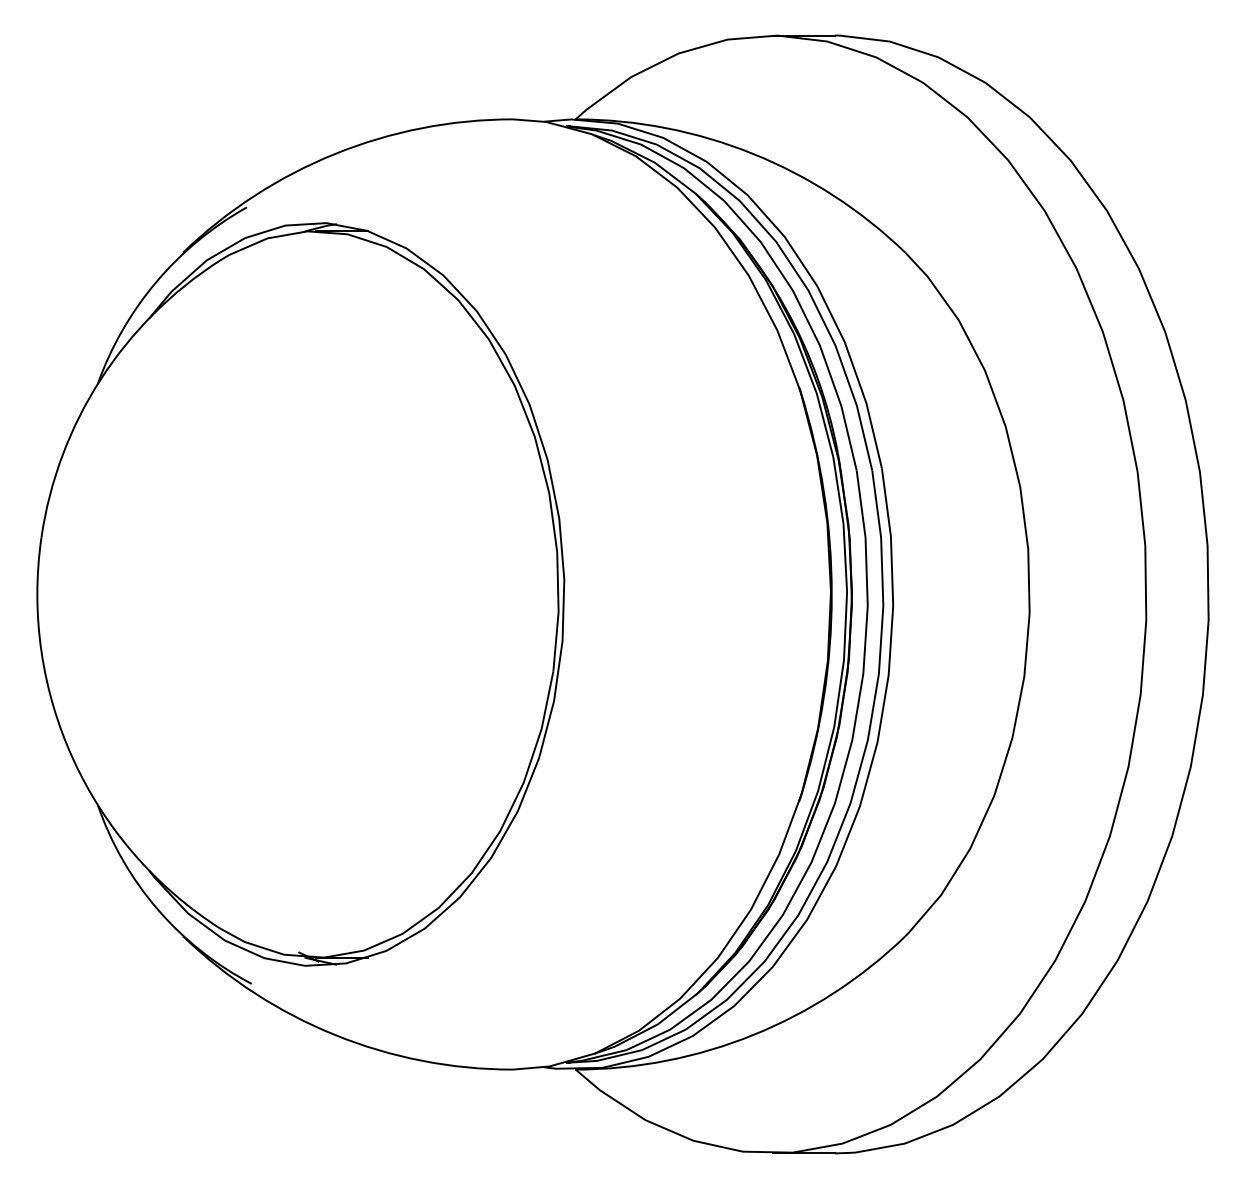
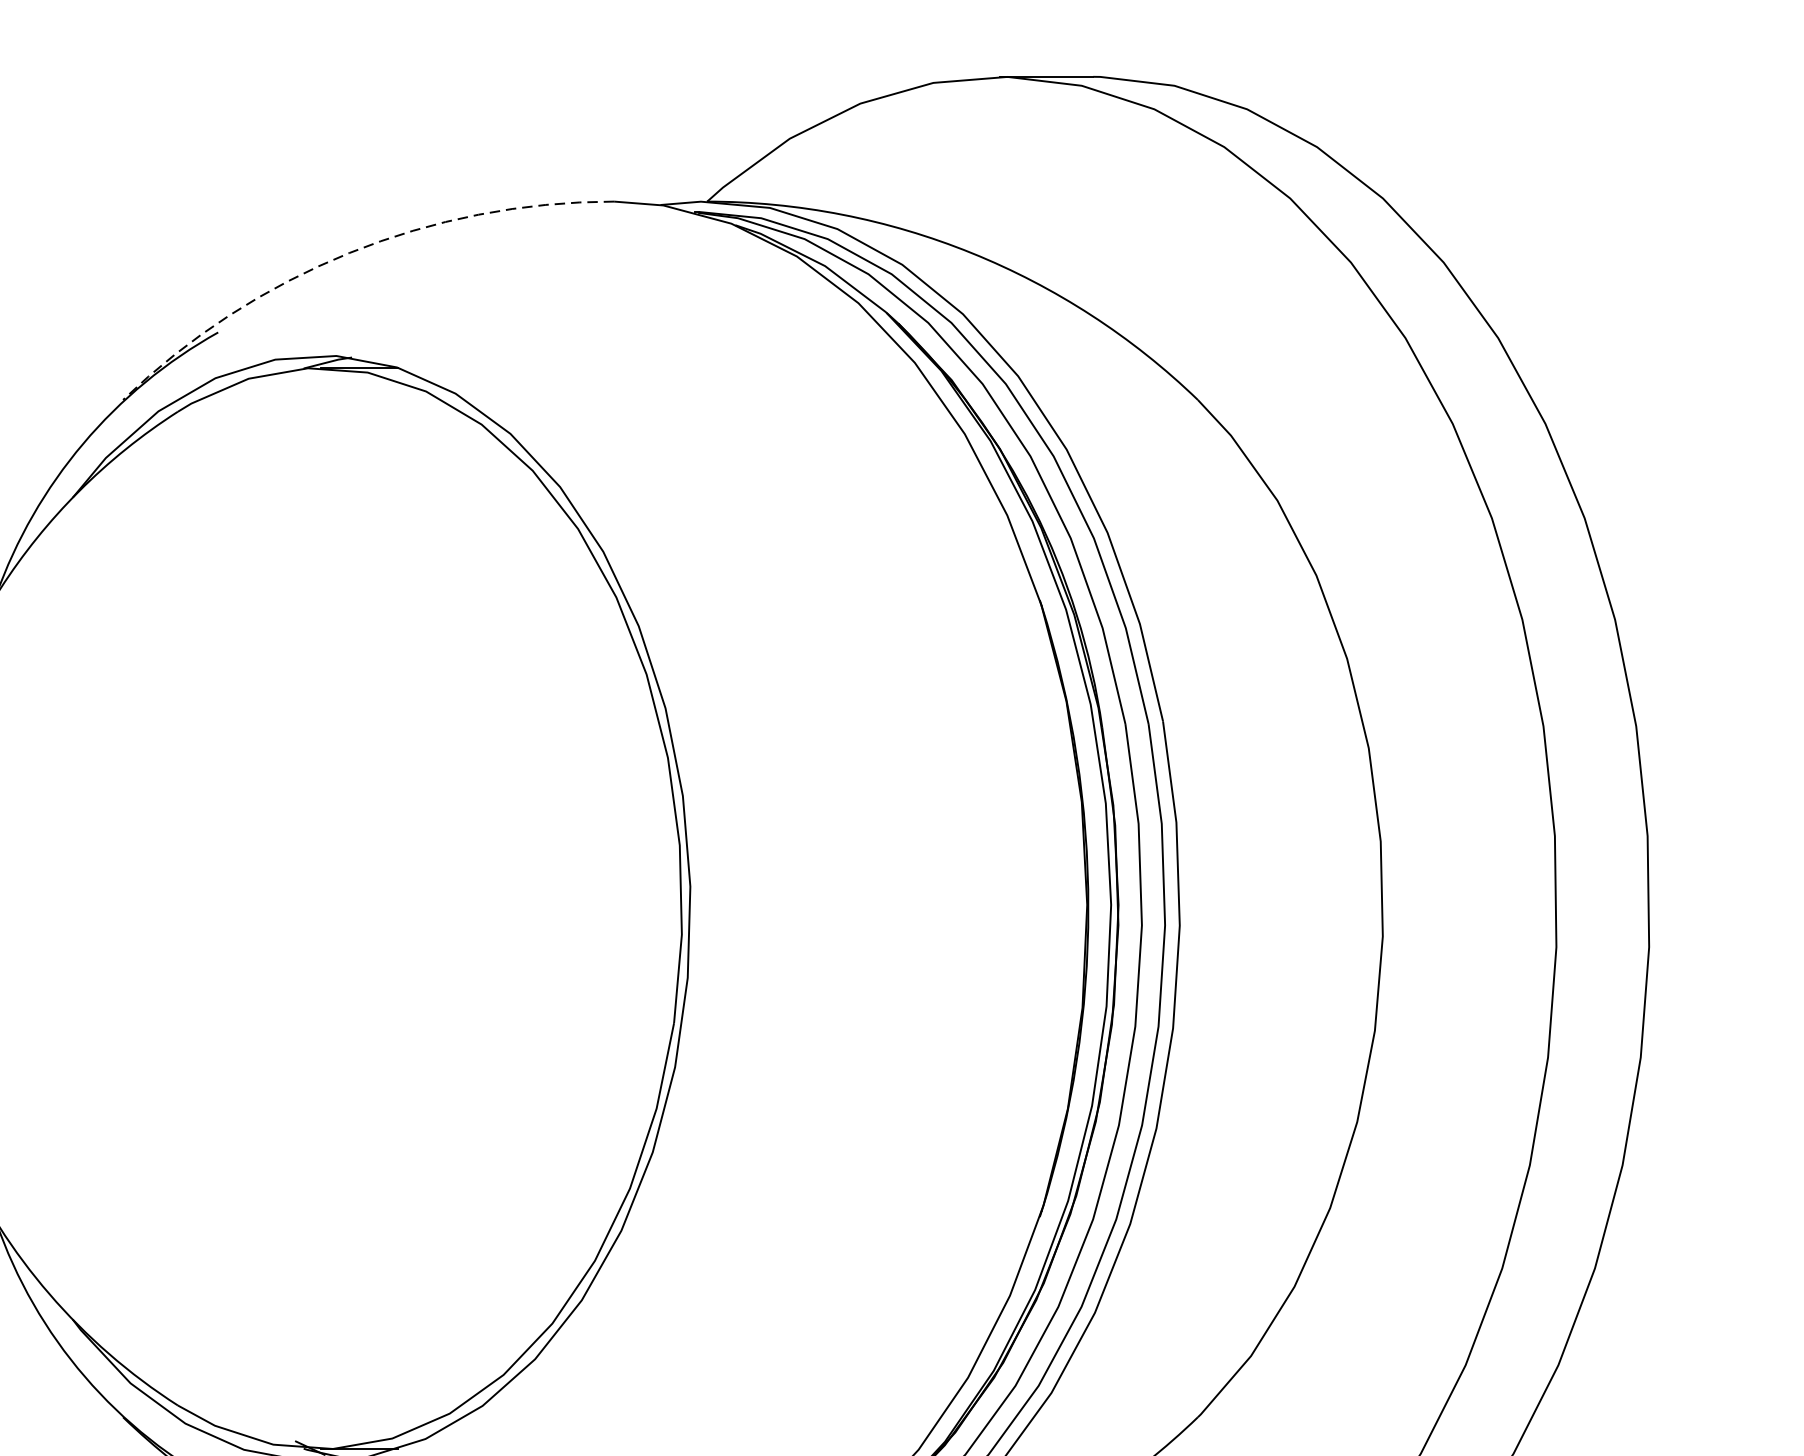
arc: (335, 153) -> (349, 252), solid -> dashed

